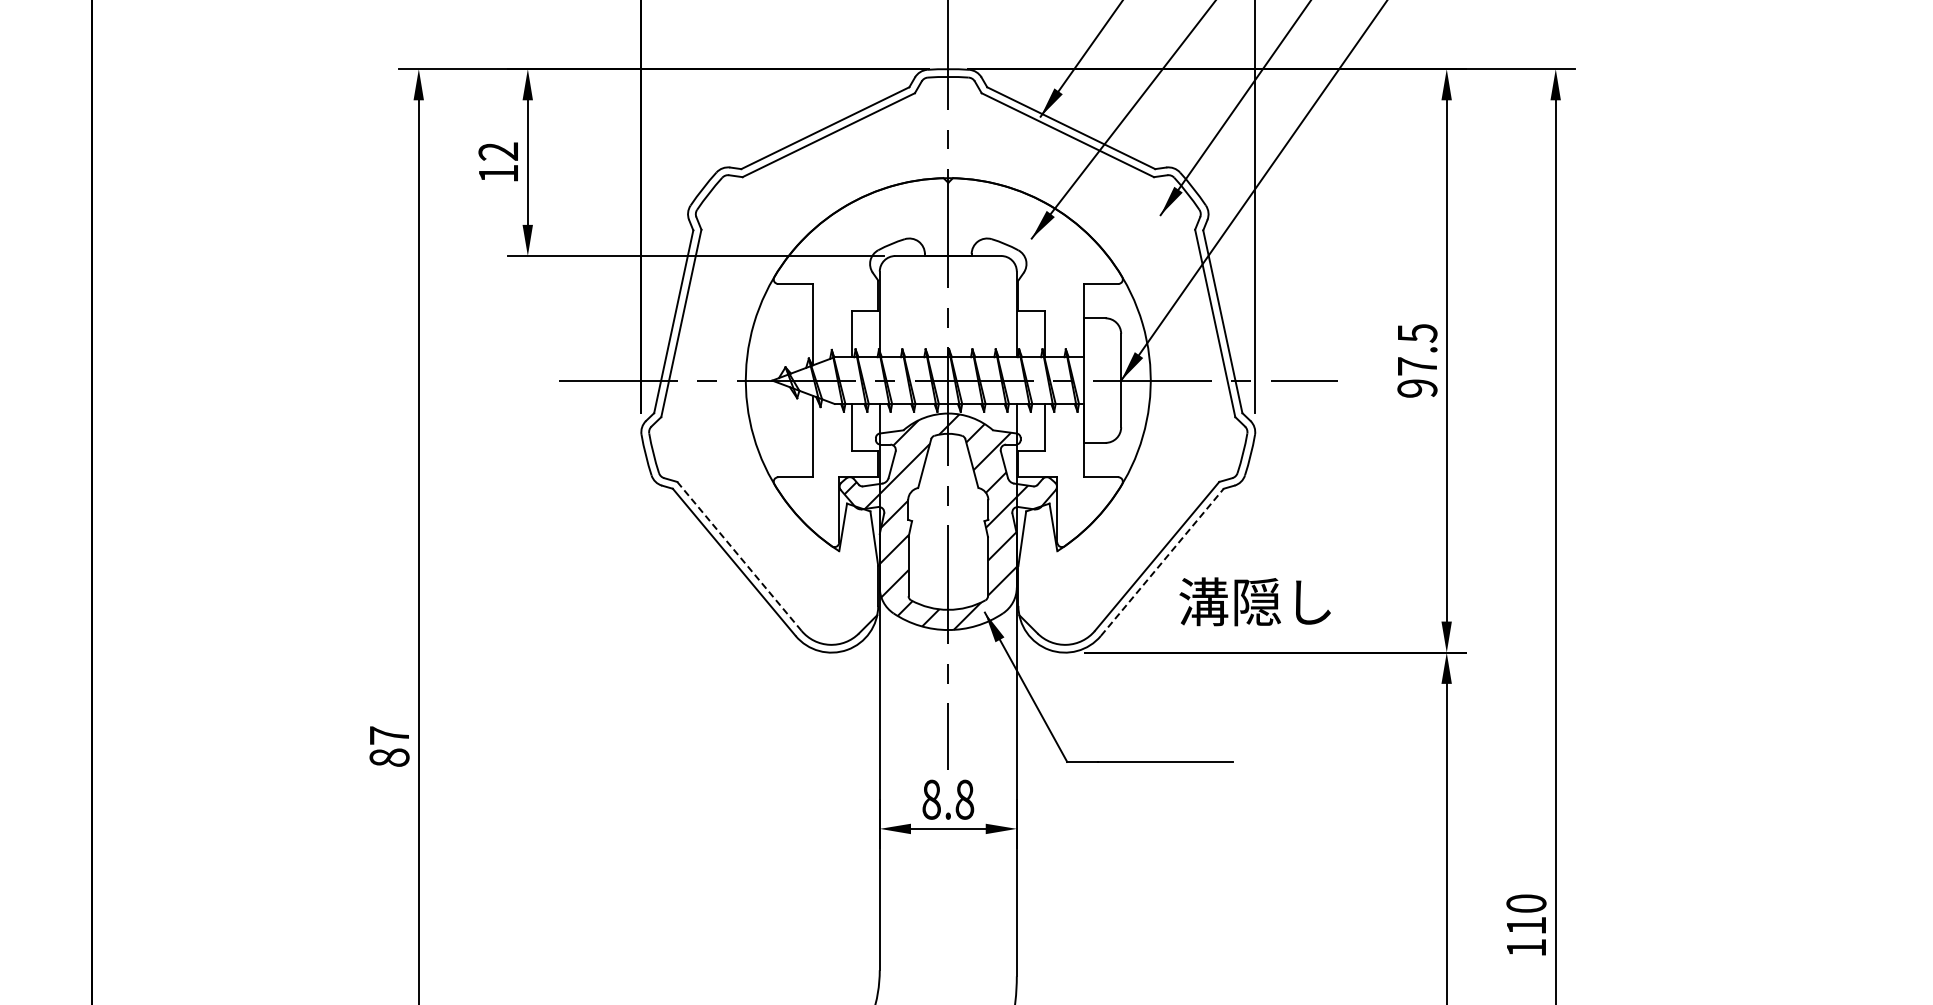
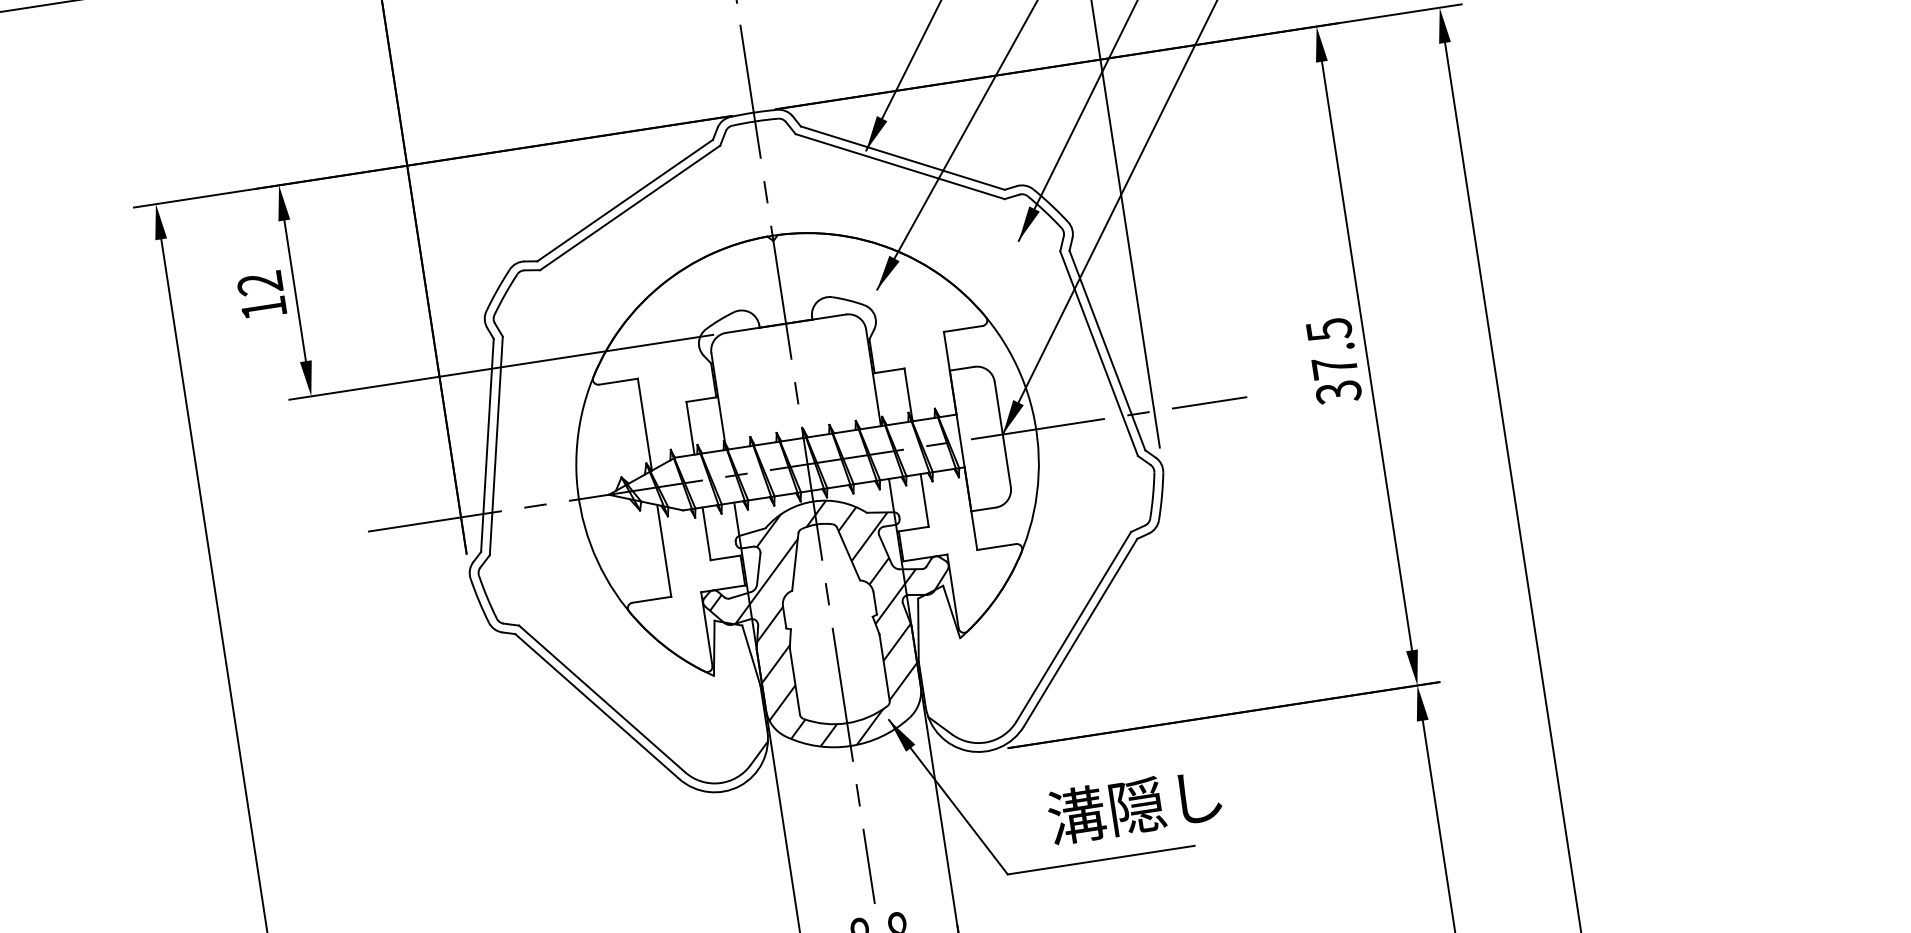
text: (1417, 388) -> (1338, 392), 97.5 -> 37.5
line: (739, 556) -> (602, 699), dashed -> solid
line: (1162, 562) -> (1080, 632), dashed -> solid
text: (1254, 601) -> (1133, 806), moved

